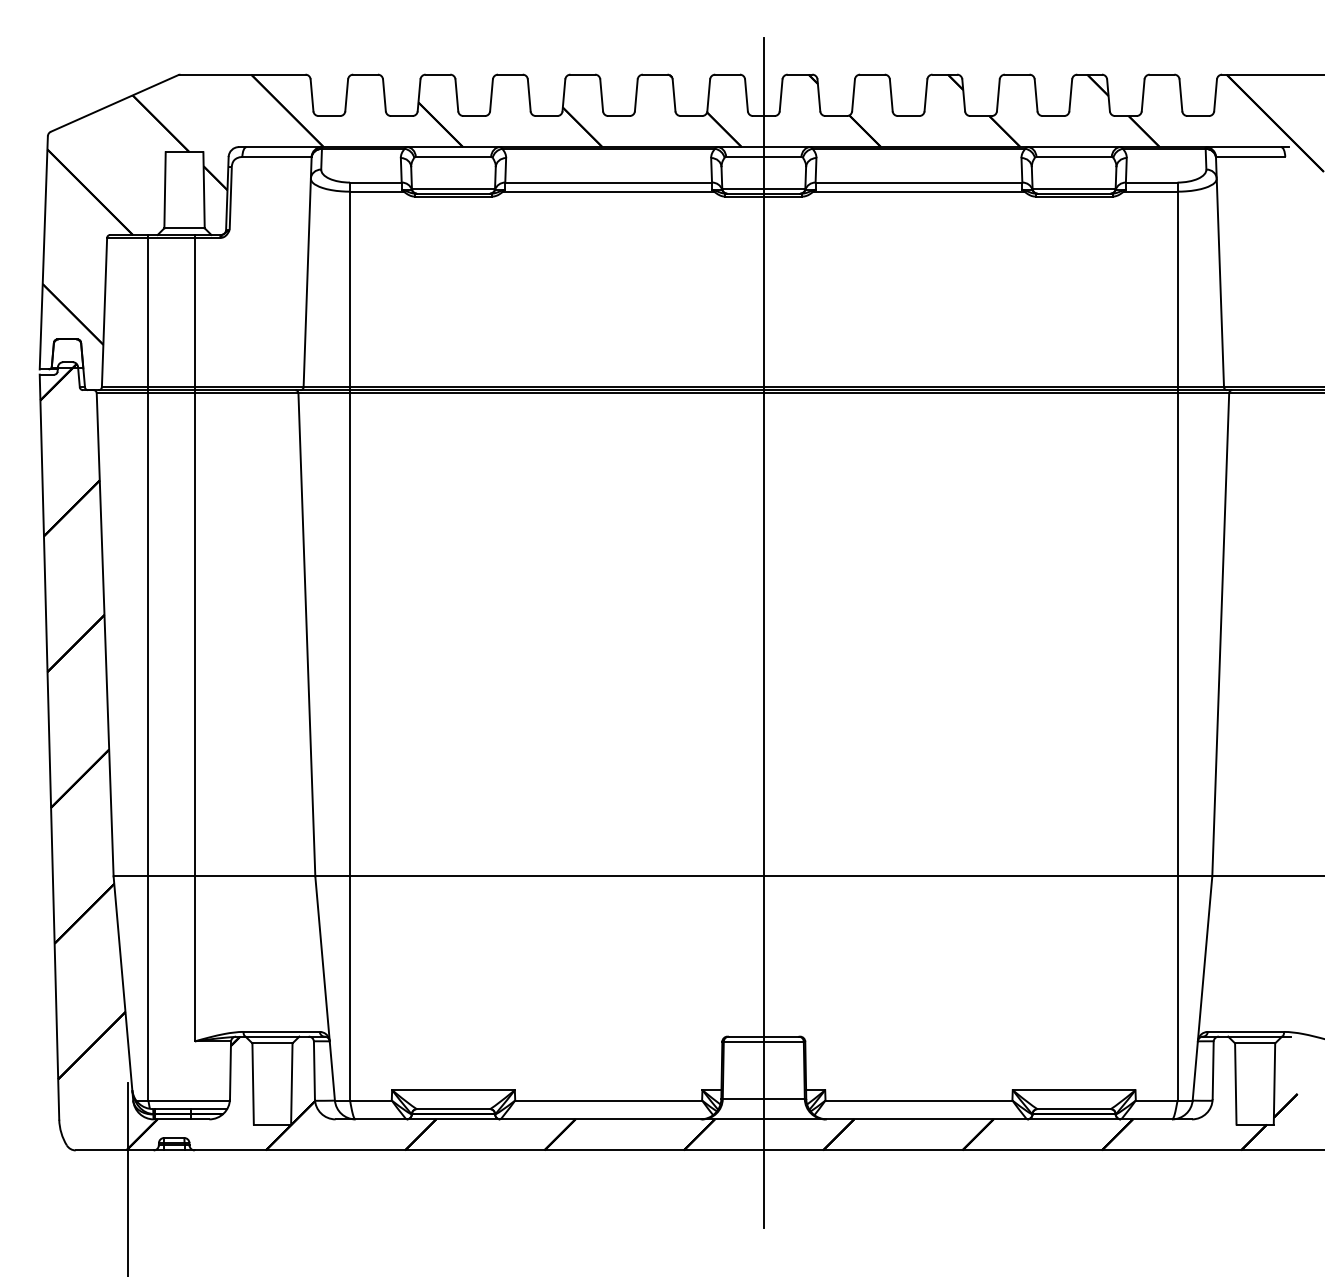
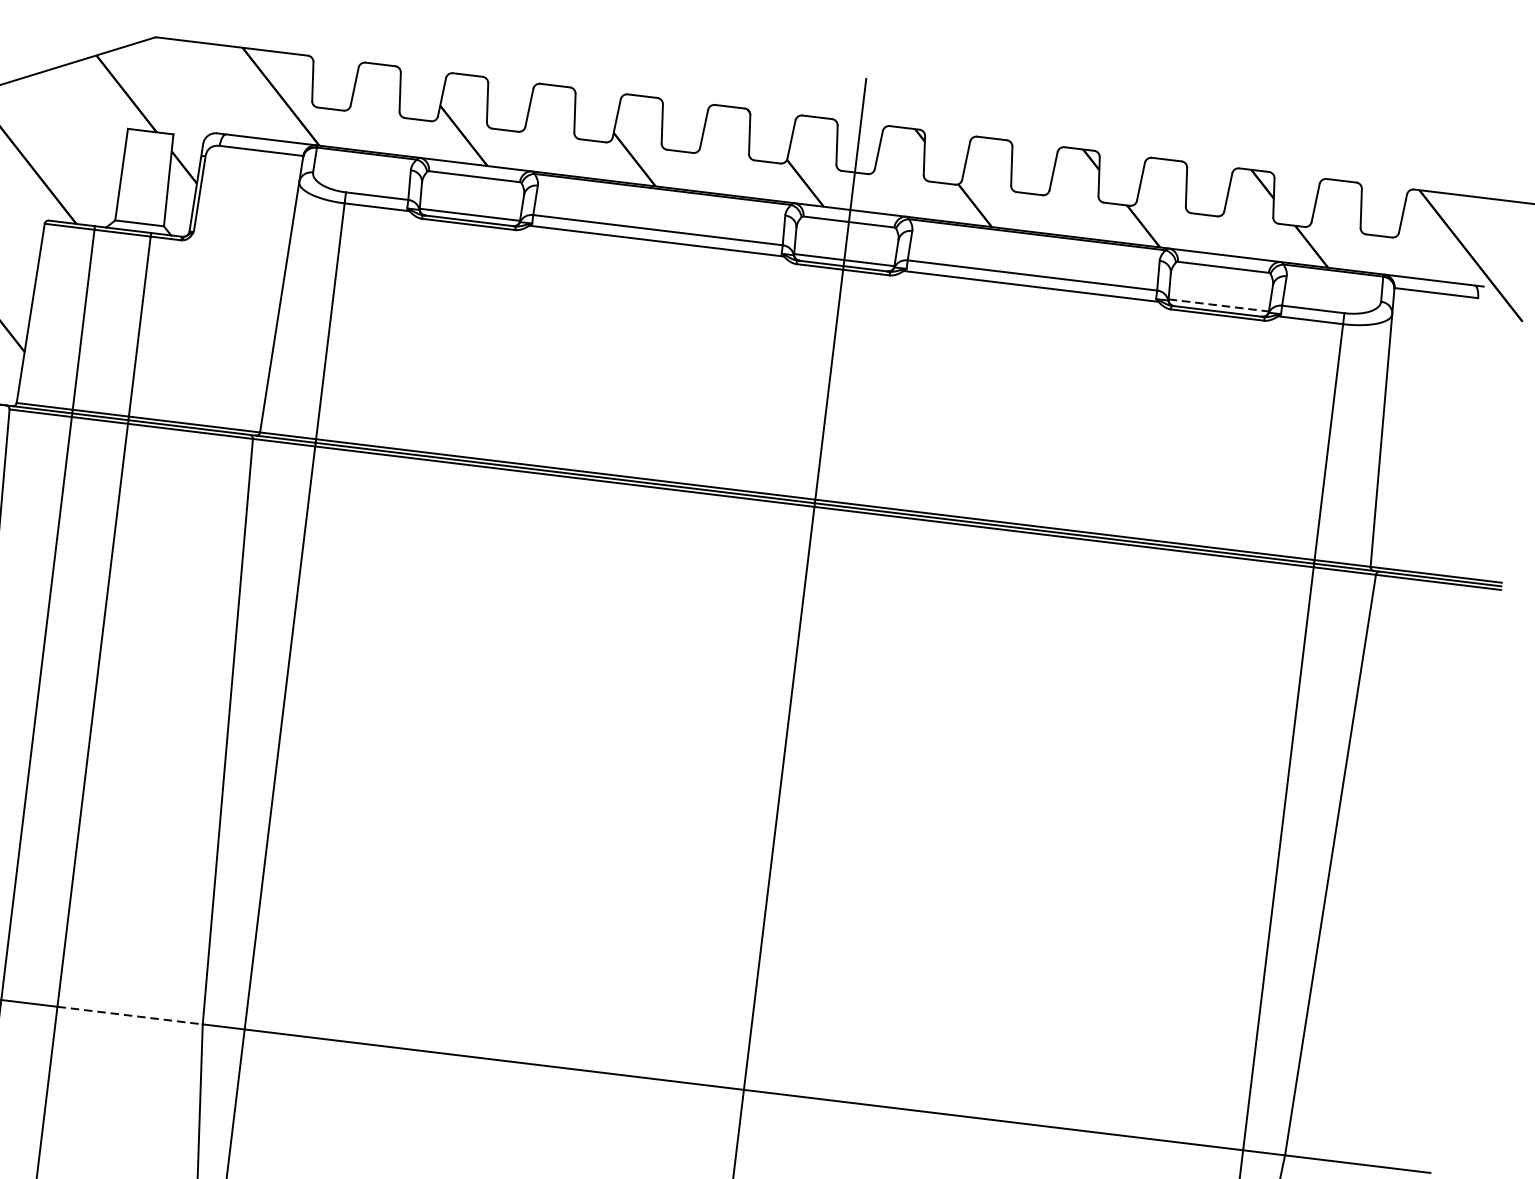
line: (1074, 188) -> (1219, 305), solid -> dashed
line: (255, 876) -> (130, 1015), solid -> dashed

